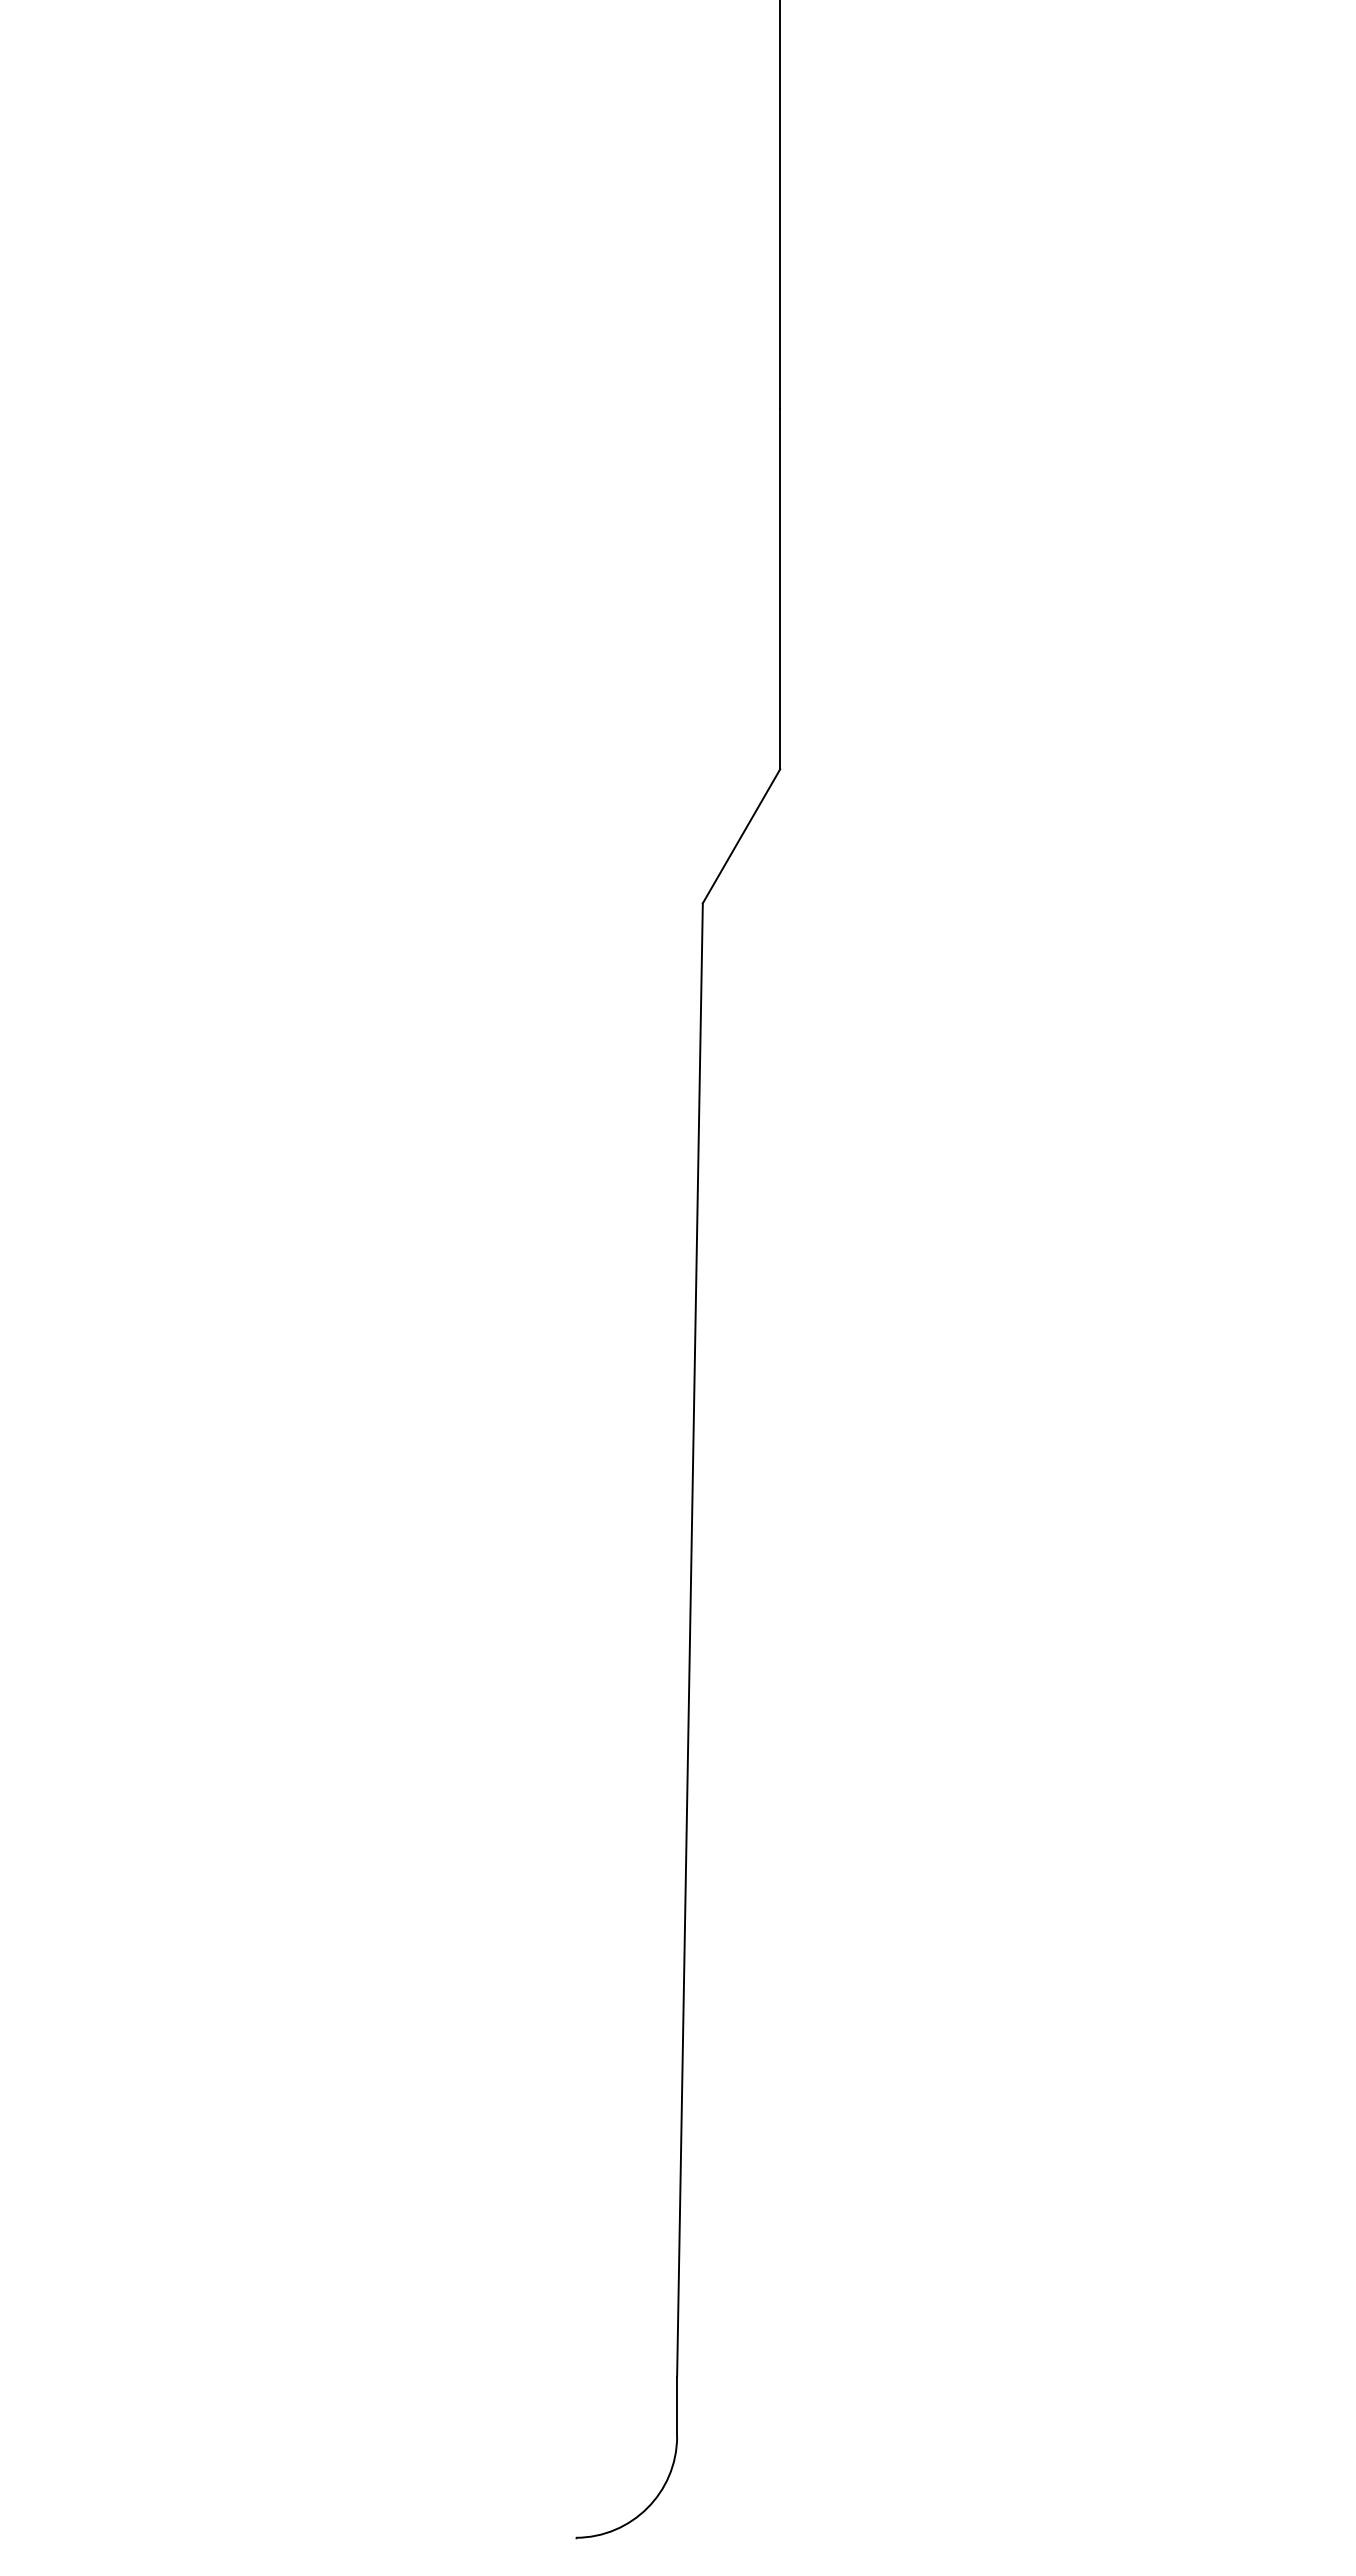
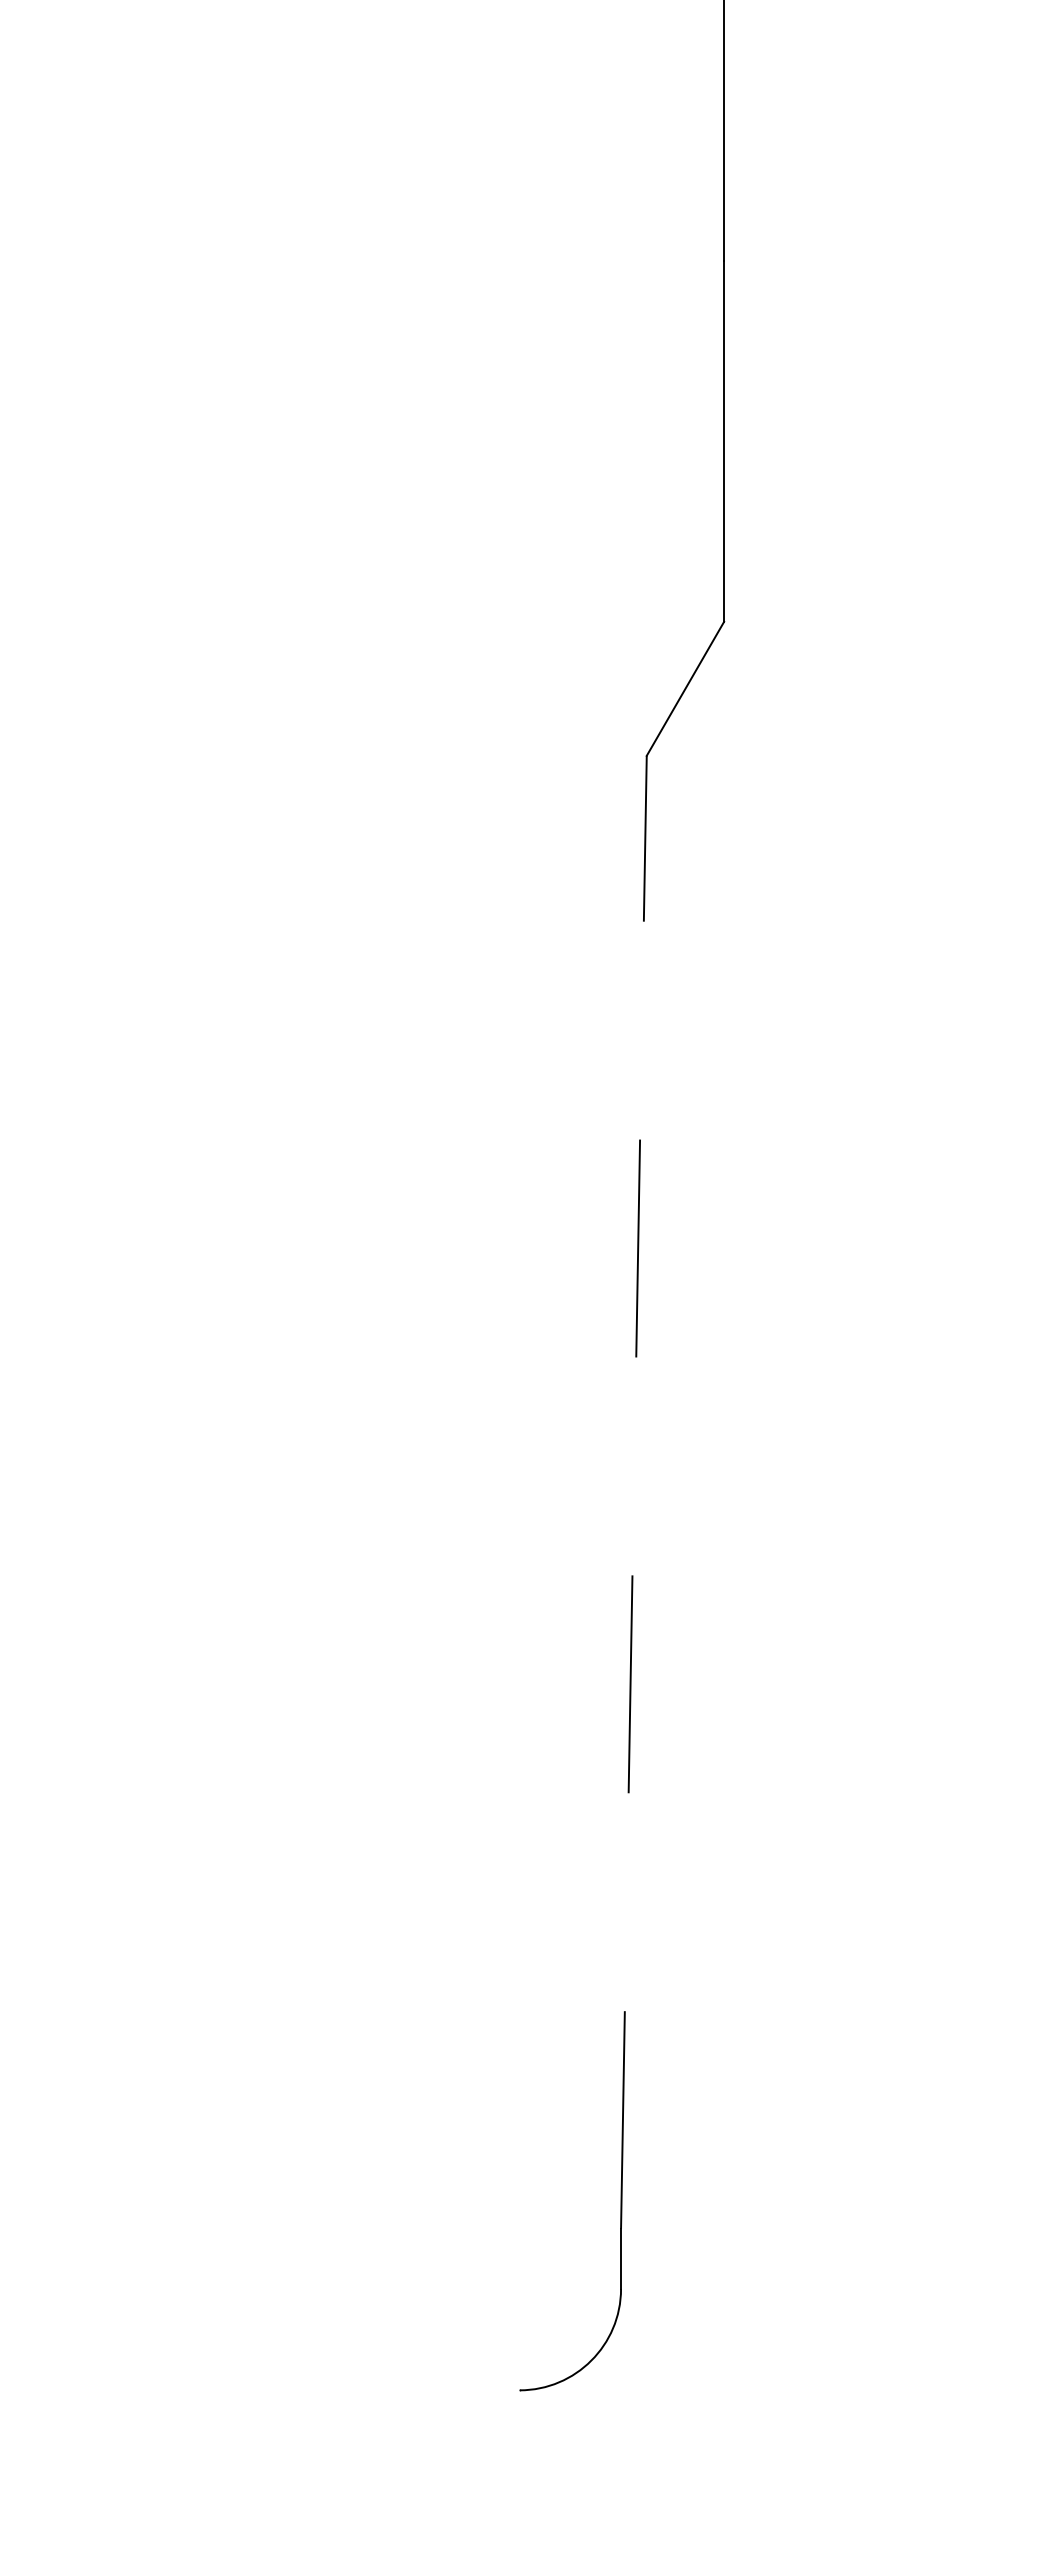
line: (689, 1639) -> (633, 1492), solid -> dashed

